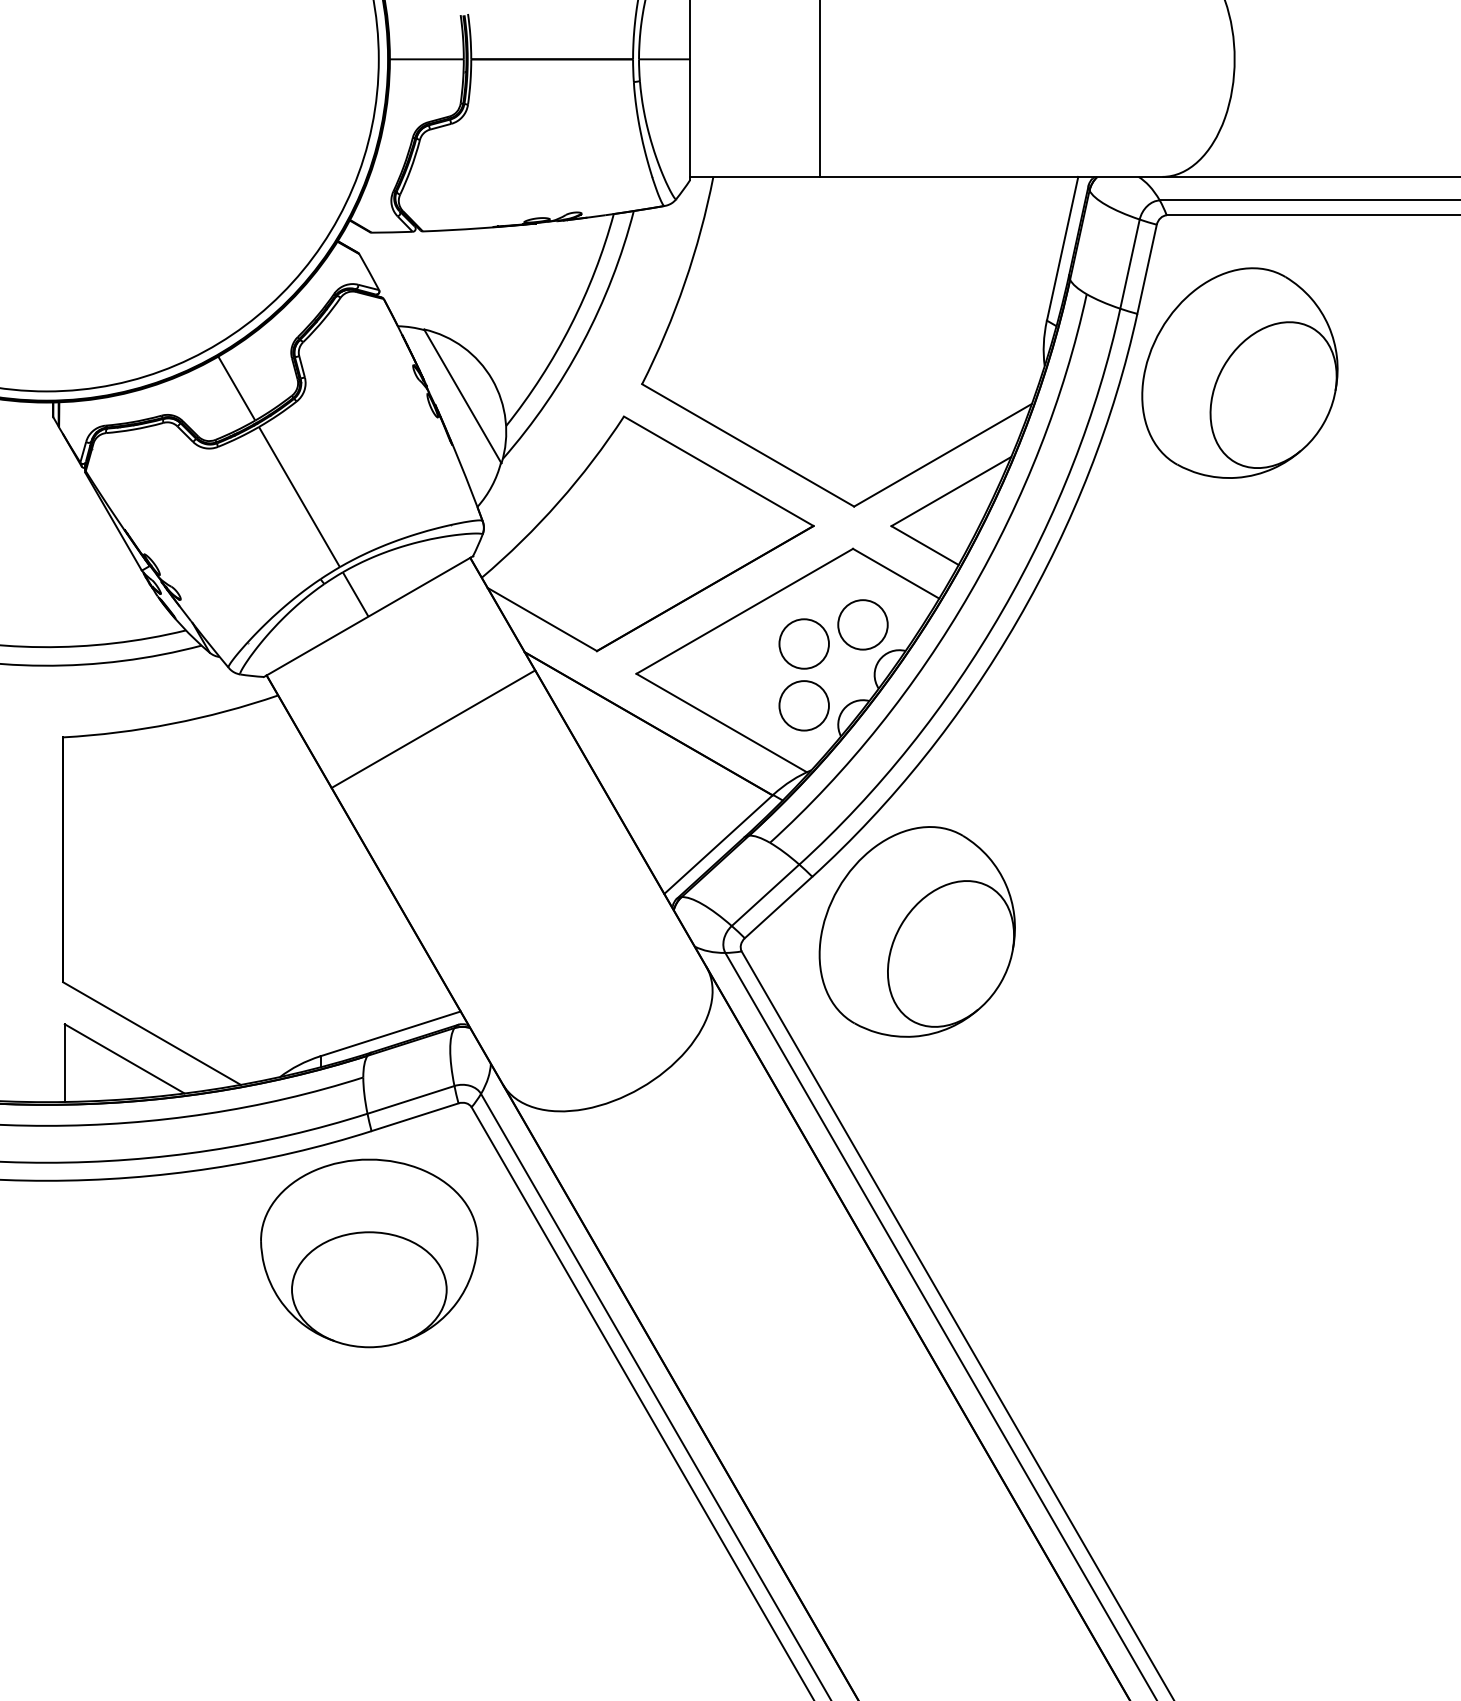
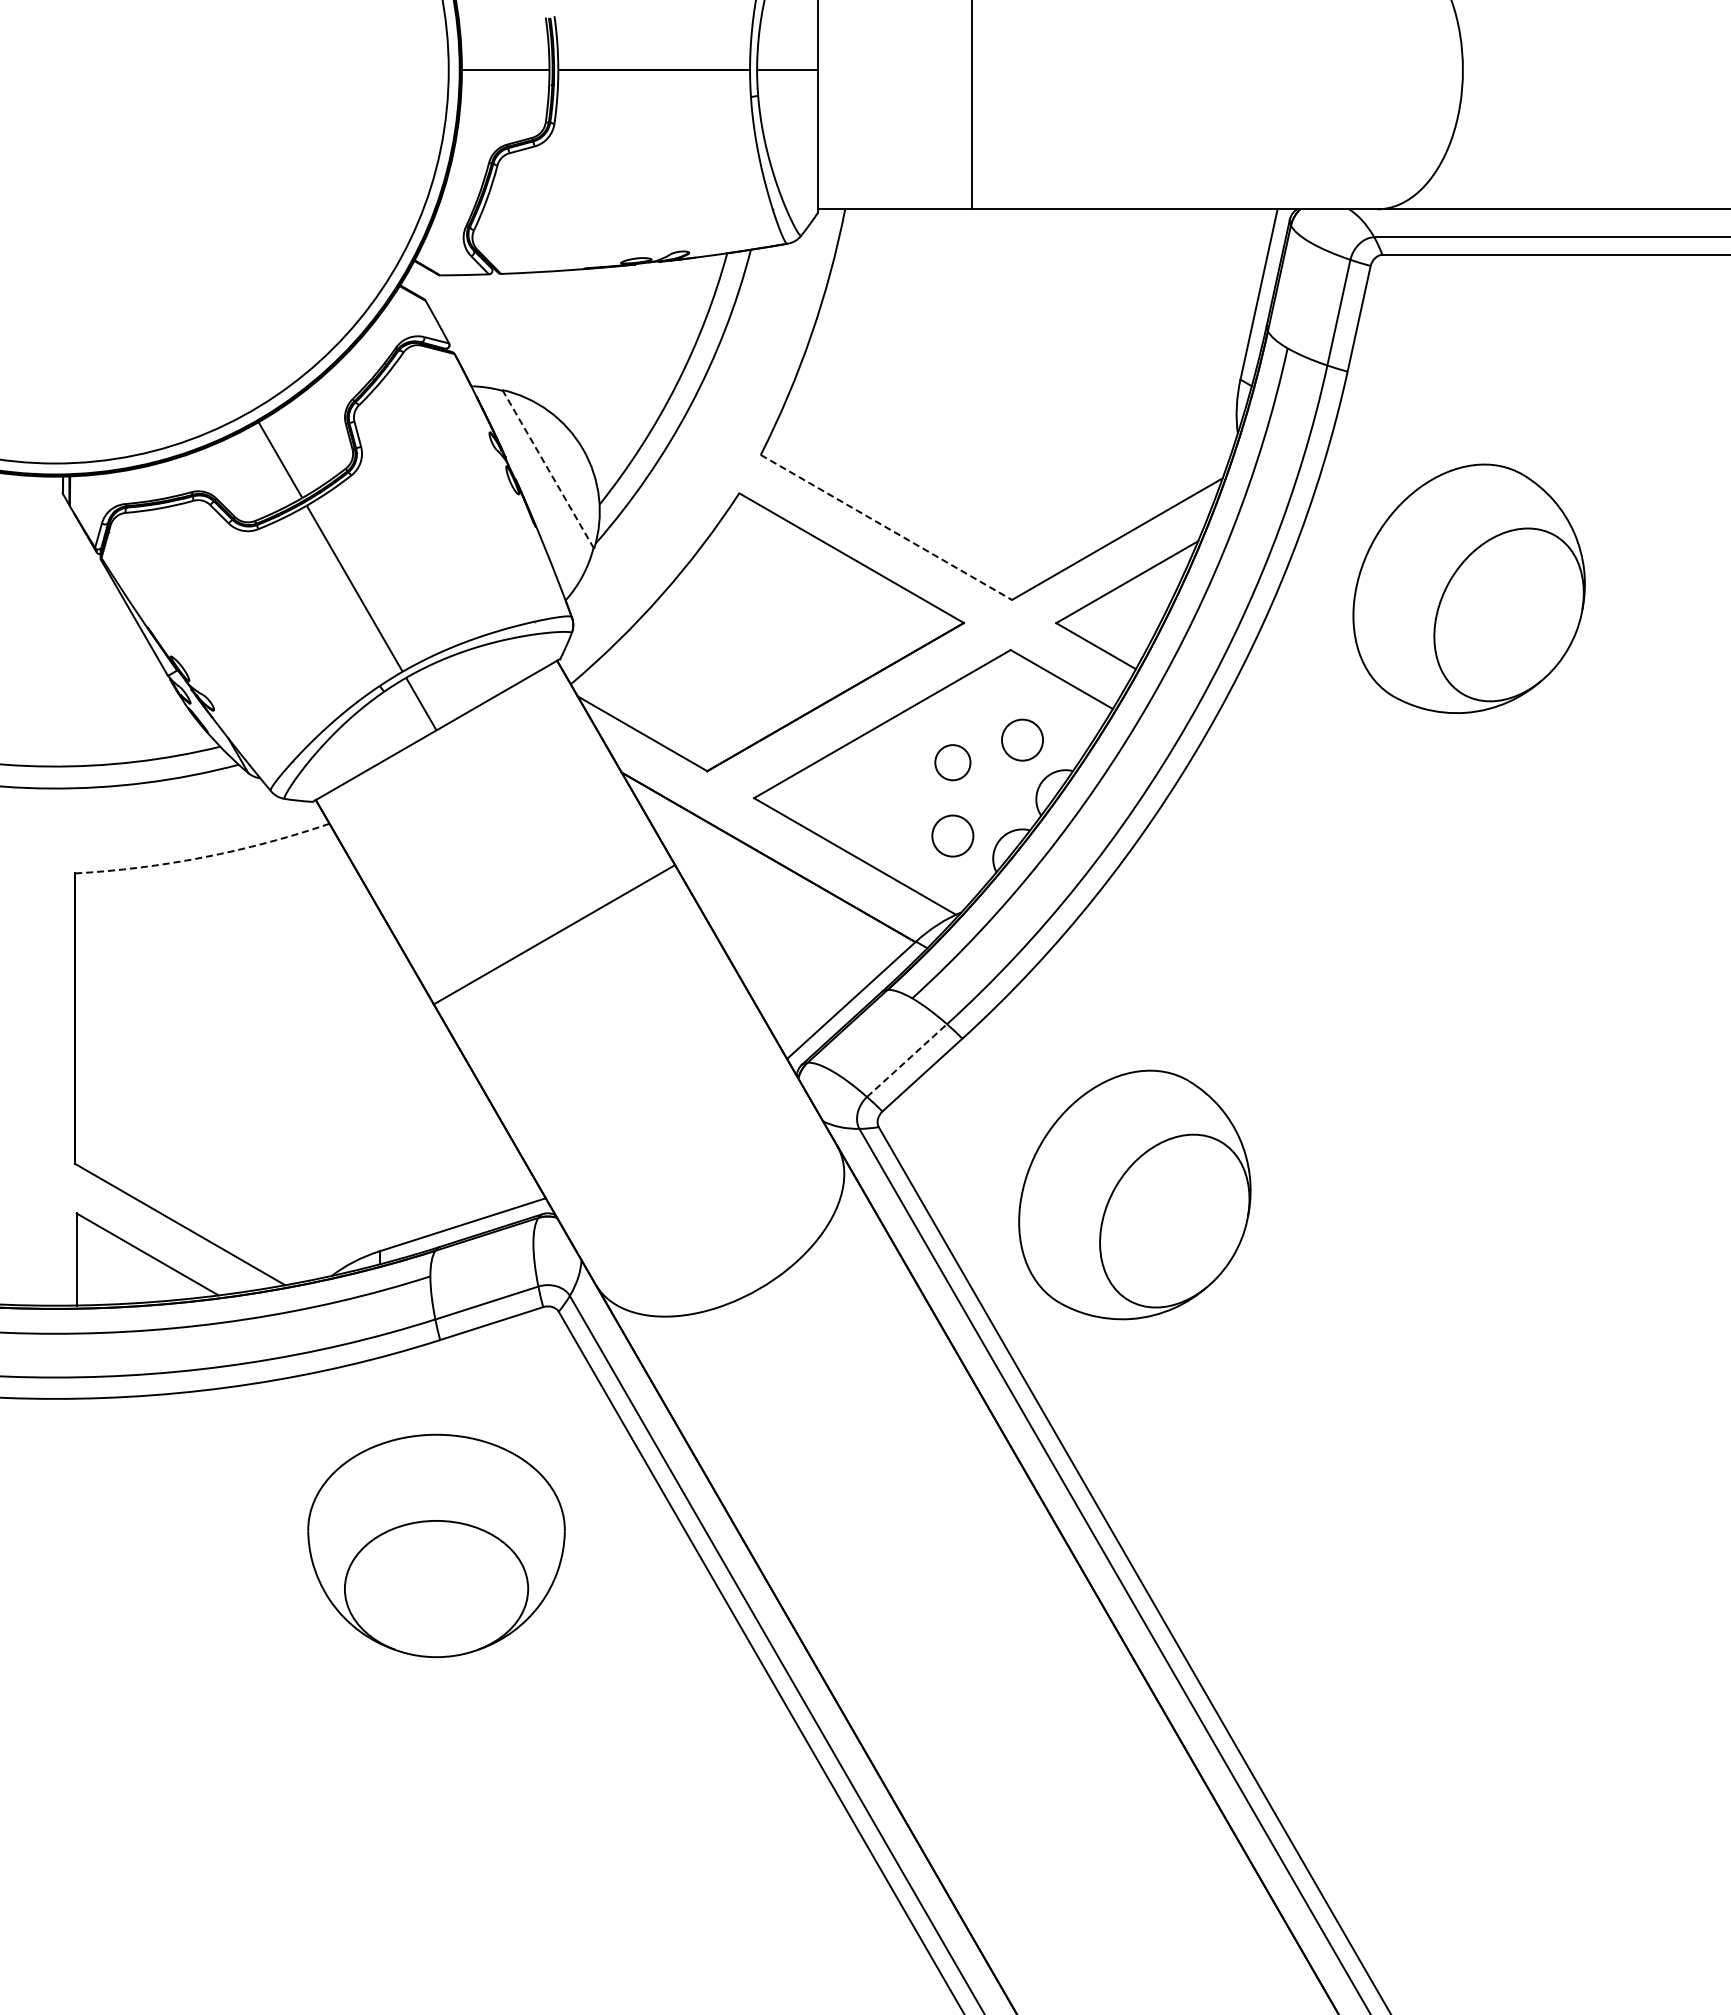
part: (1239, 372) -> (1468, 588), moved
line: (462, 396) -> (548, 469), solid -> dashed
line: (748, 445) -> (886, 527), solid -> dashed
circle: (862, 624) -> (1022, 739), size x0.7
circle: (803, 643) -> (952, 762), size x0.6
circle: (803, 705) -> (952, 835), size x0.7
arc: (171, 723) -> (203, 857), solid -> dashed
line: (433, 728) -> (554, 934), moved
line: (765, 895) -> (907, 1060), solid -> dashed
part: (917, 931) -> (1134, 1194), moved
part: (369, 1253) -> (436, 1545), moved

